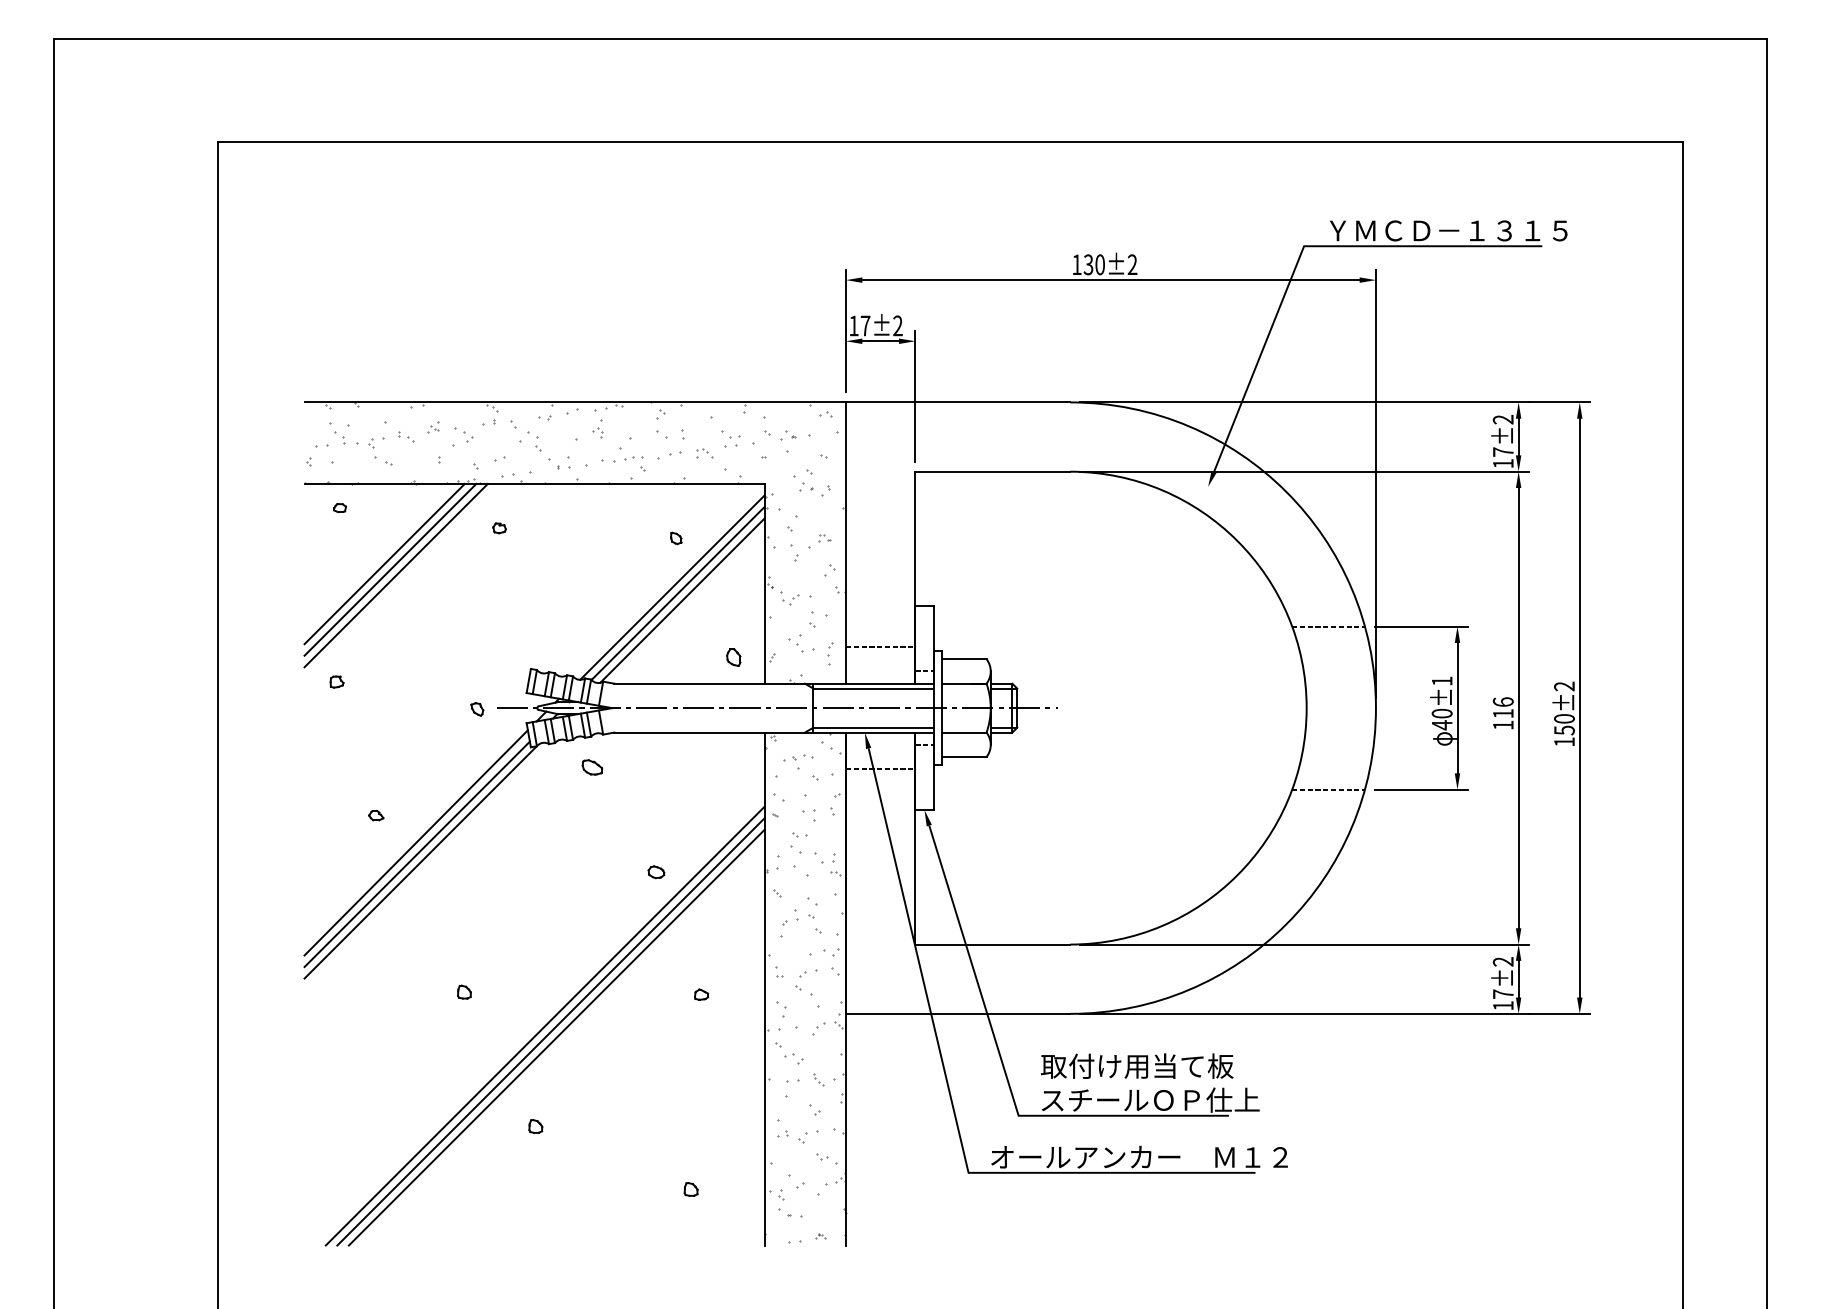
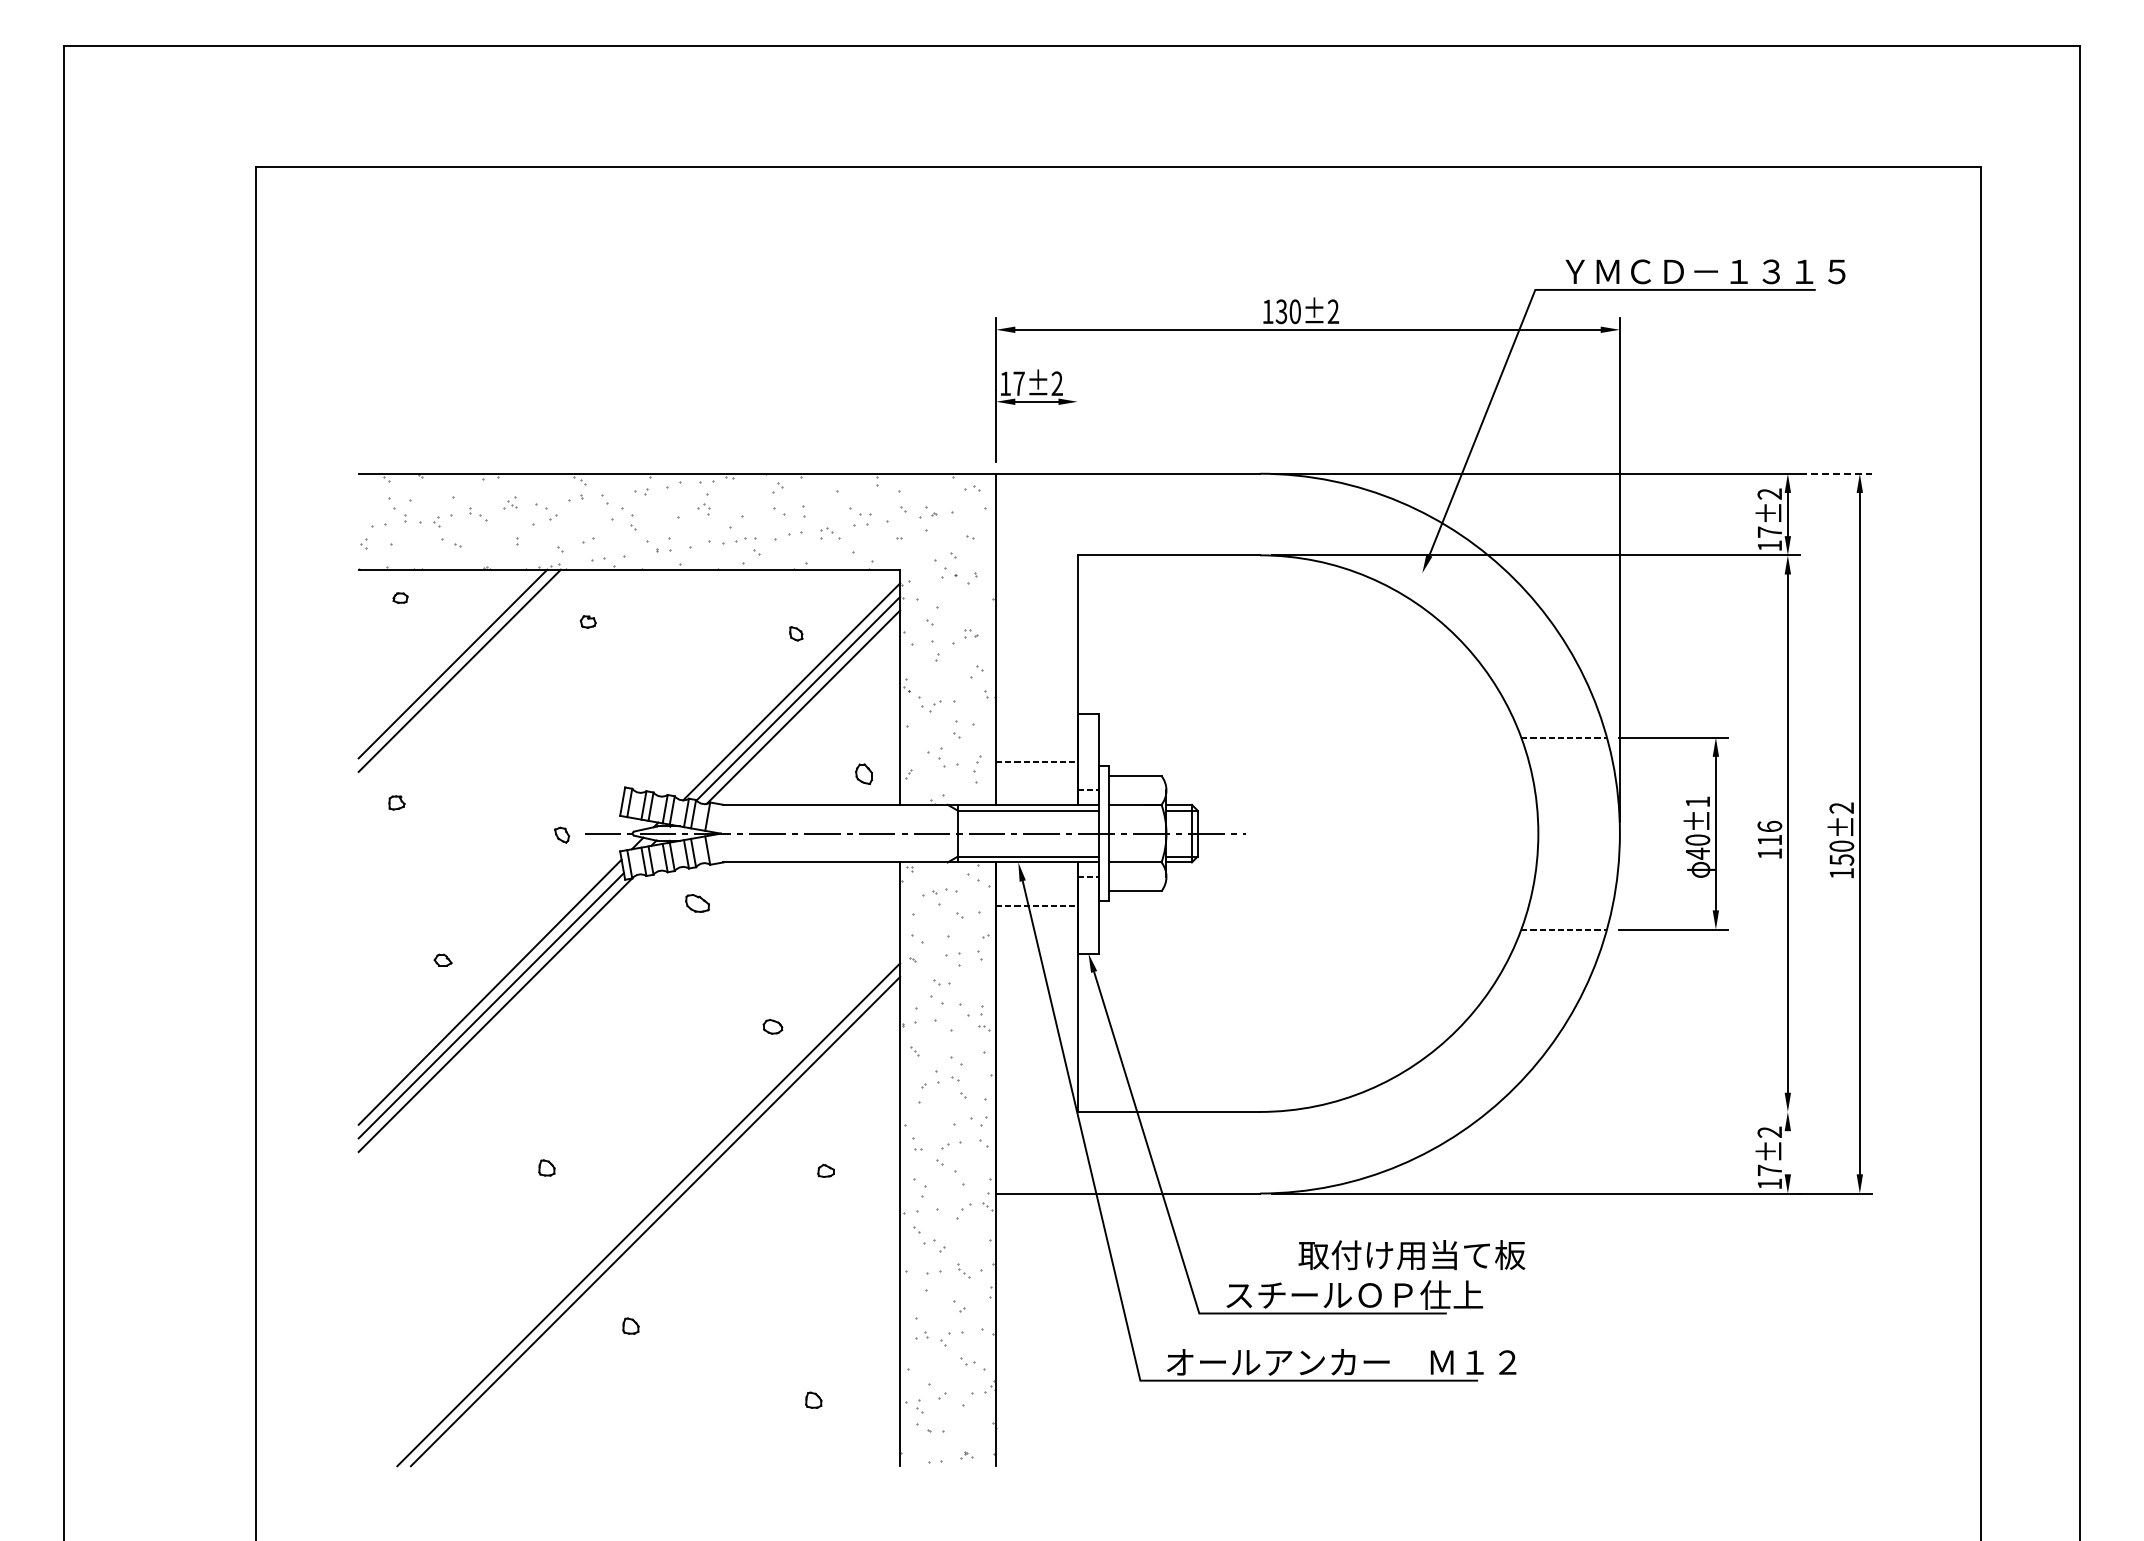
line: (915, 396) -> (1077, 466), removed
line: (1559, 402) -> (1835, 473), solid -> dashed
line: (396, 575) -> (466, 677), removed
line: (1304, 944) -> (1535, 1111), removed
line: (1518, 979) -> (1787, 1152), removed
line: (544, 1025) -> (641, 1207), removed
text: (1136, 1066) -> (1411, 1255), moved

